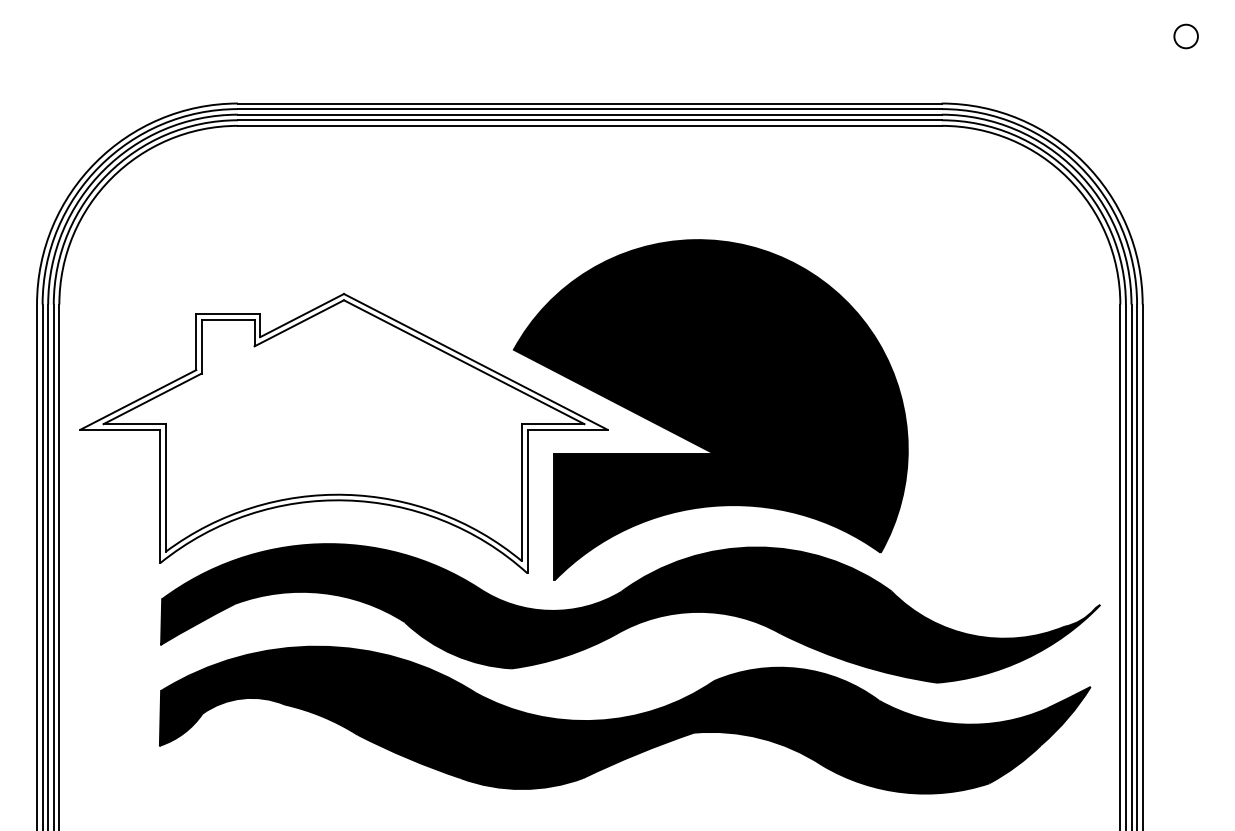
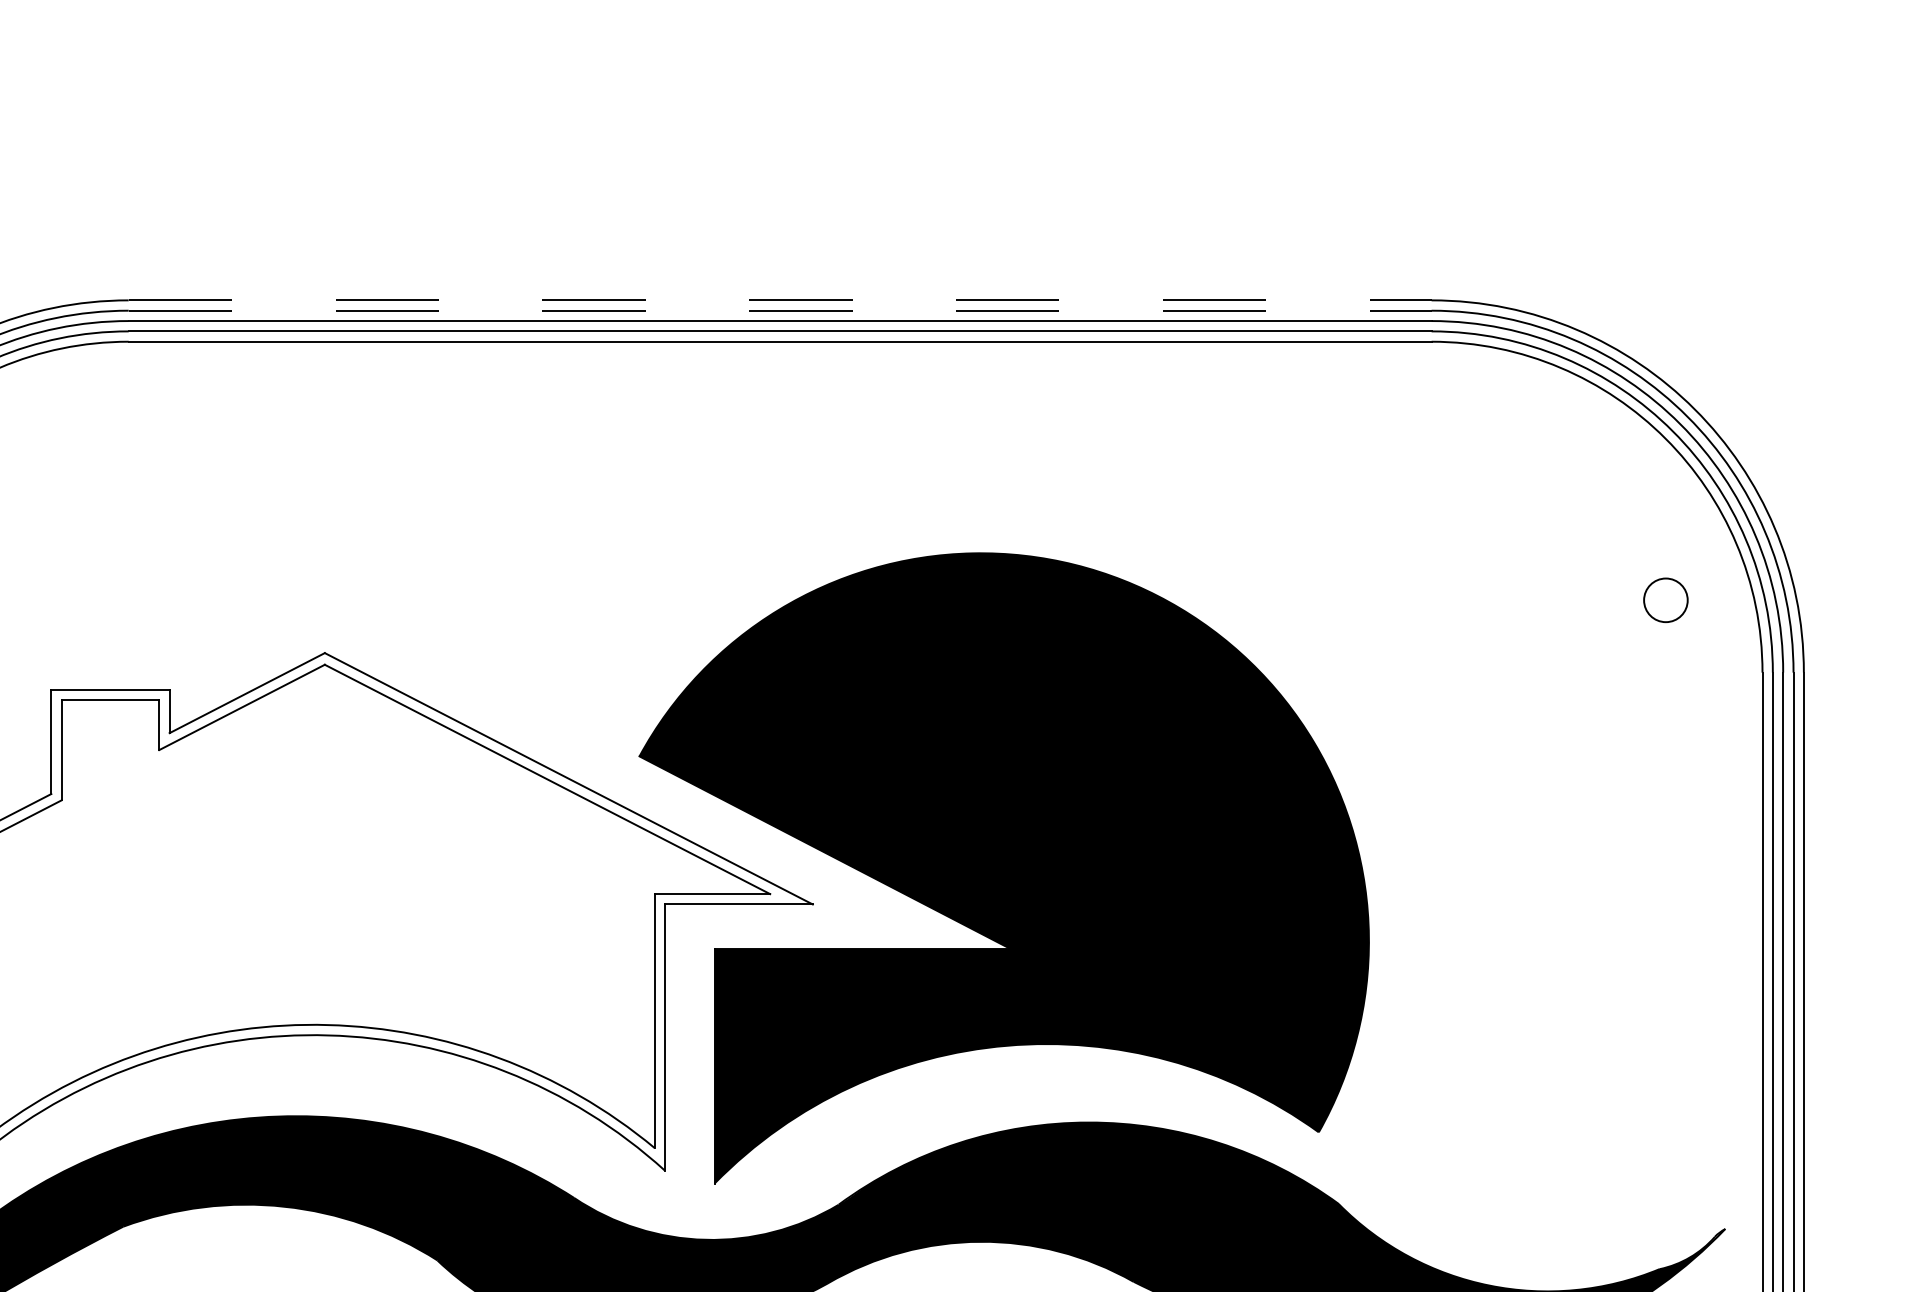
circle: (1185, 36) -> (1664, 600), moved
line: (589, 103) -> (779, 300), solid -> dashed
line: (589, 109) -> (779, 311), solid -> dashed

